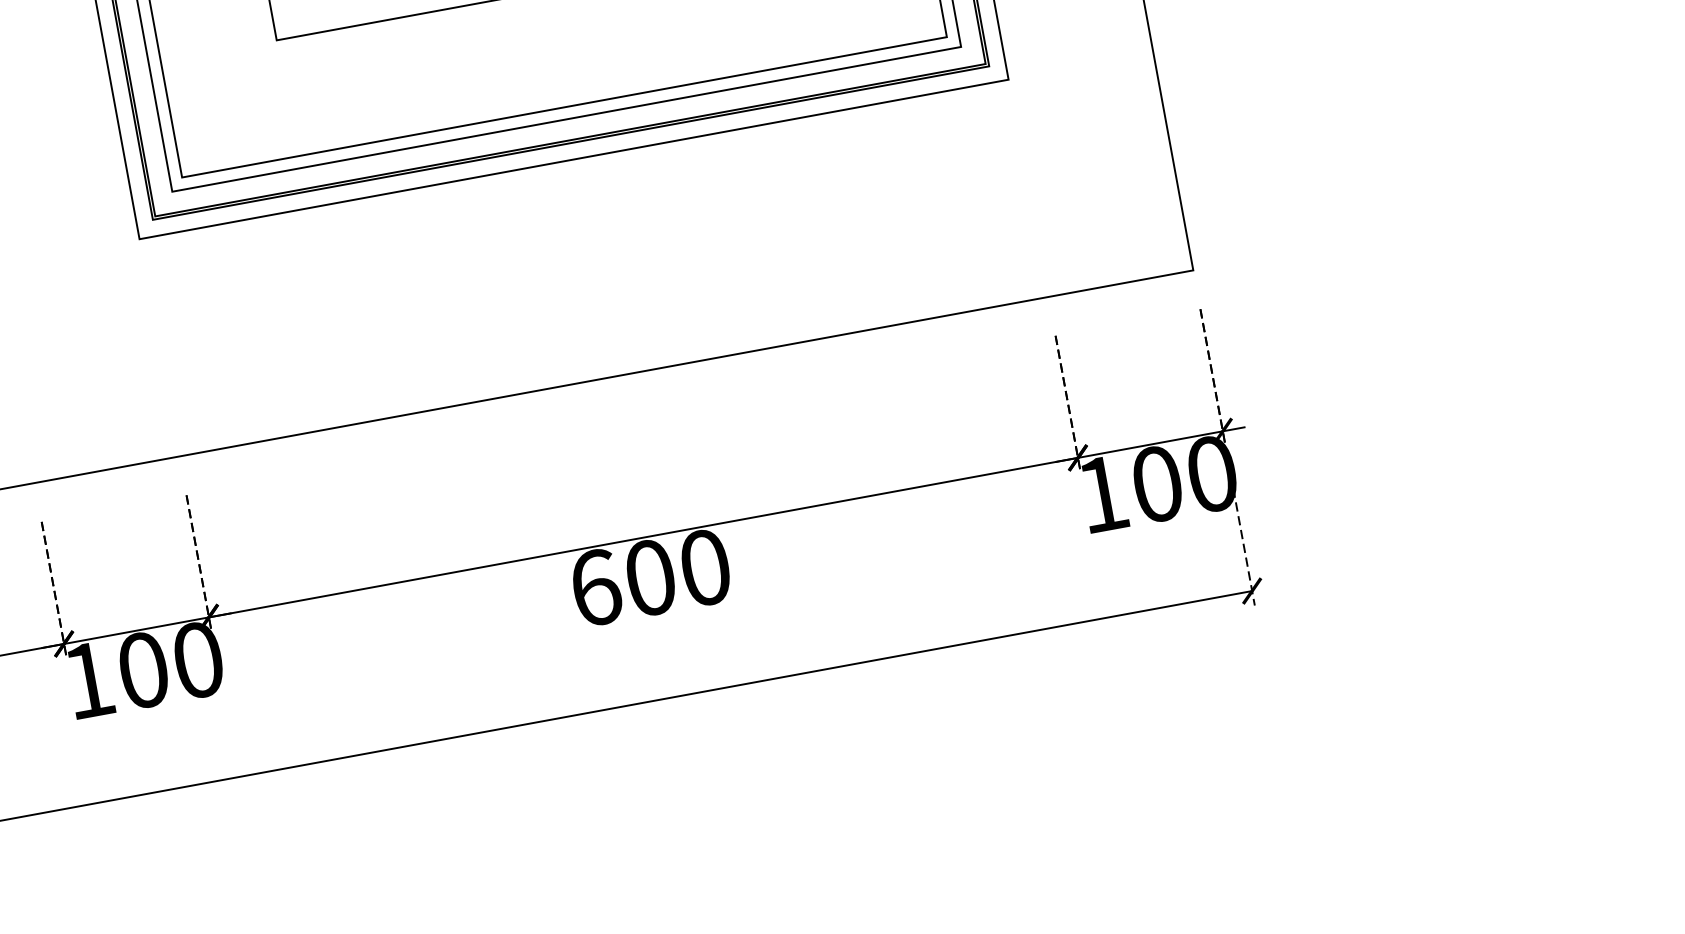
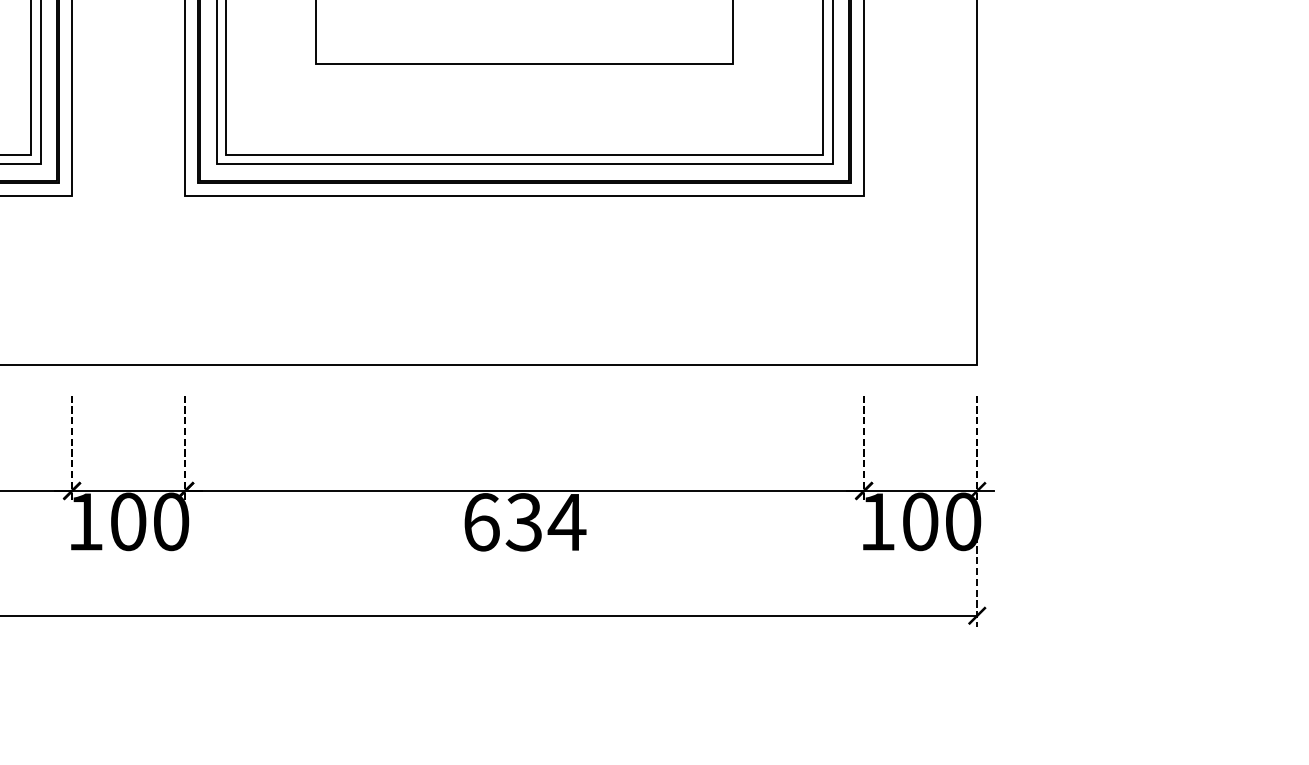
text: (677, 573) -> (545, 522), 600 -> 634

